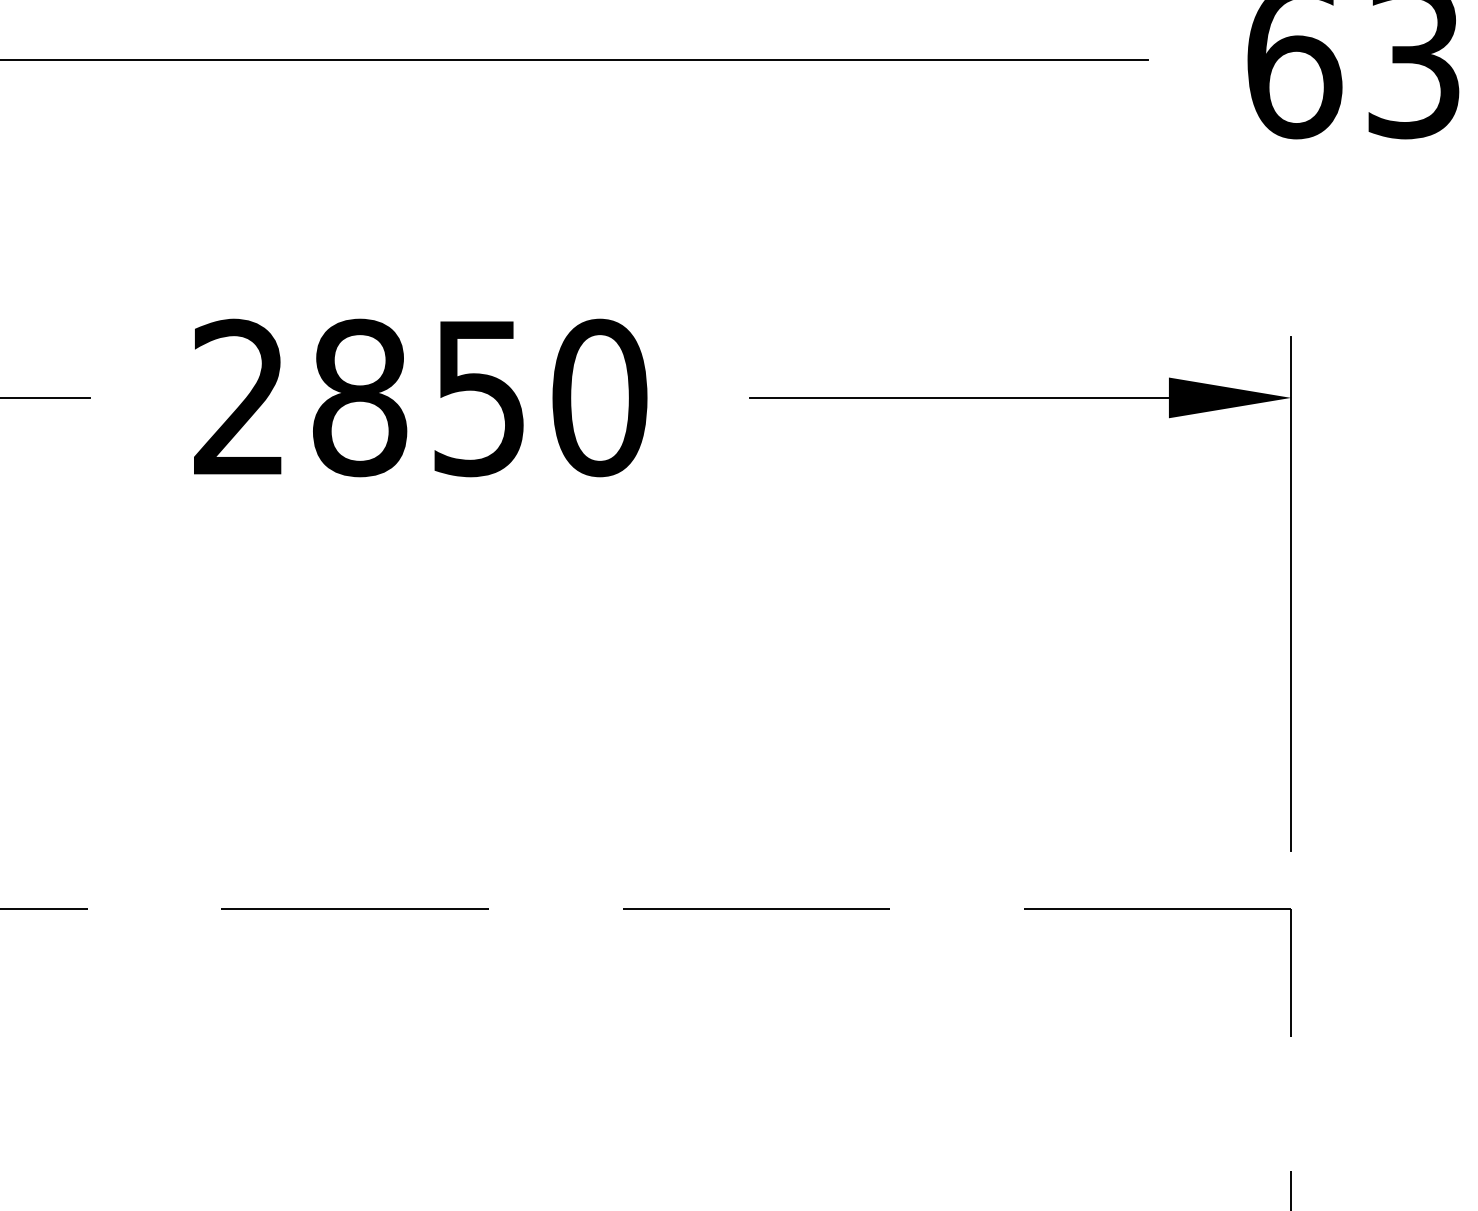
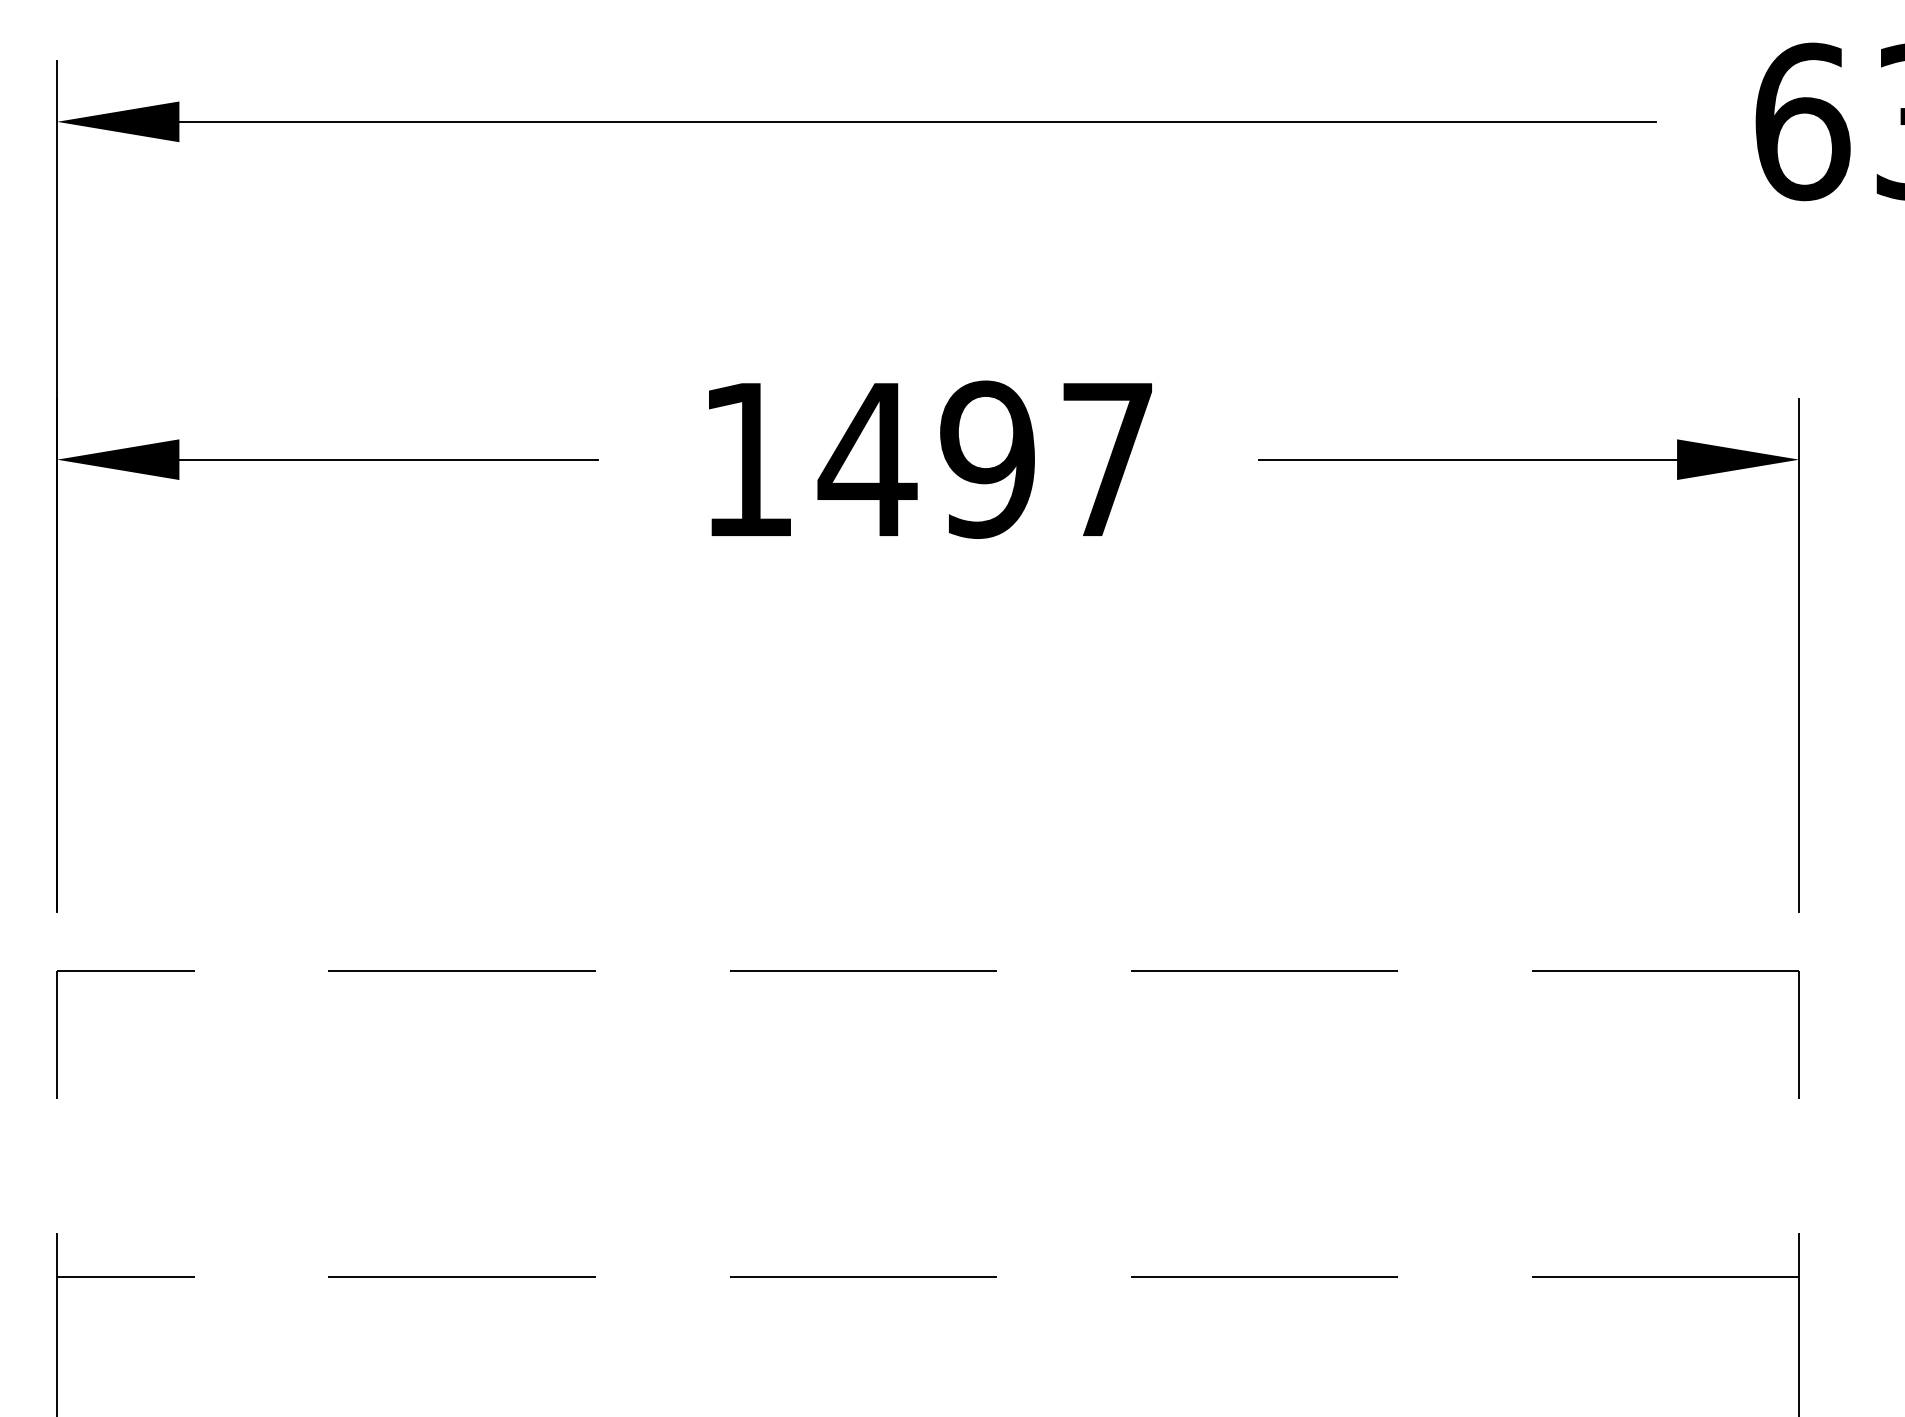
text: (420, 397) -> (928, 459), 2850 -> 1497

